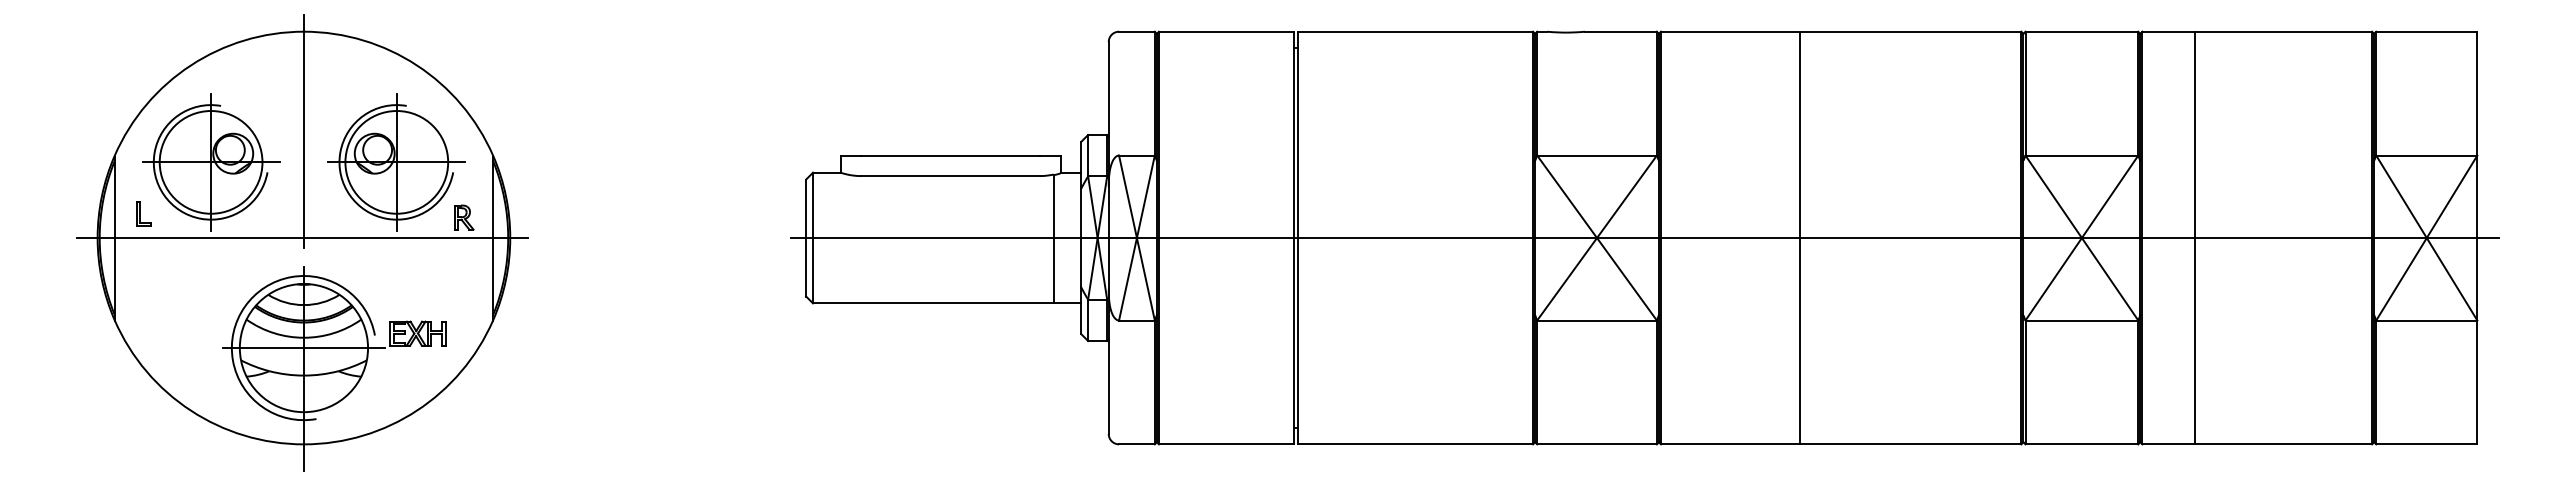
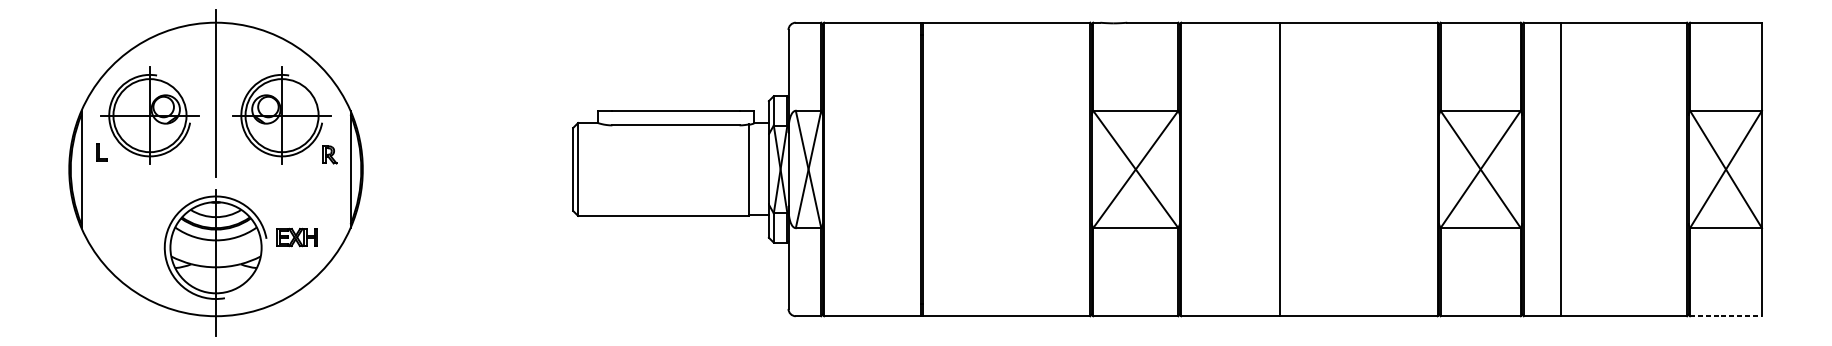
line: (302, 238) -> (215, 169), removed
line: (1644, 238) -> (1169, 169), removed
line: (303, 348) -> (215, 248), removed
line: (2426, 444) -> (1725, 316), solid -> dashed

